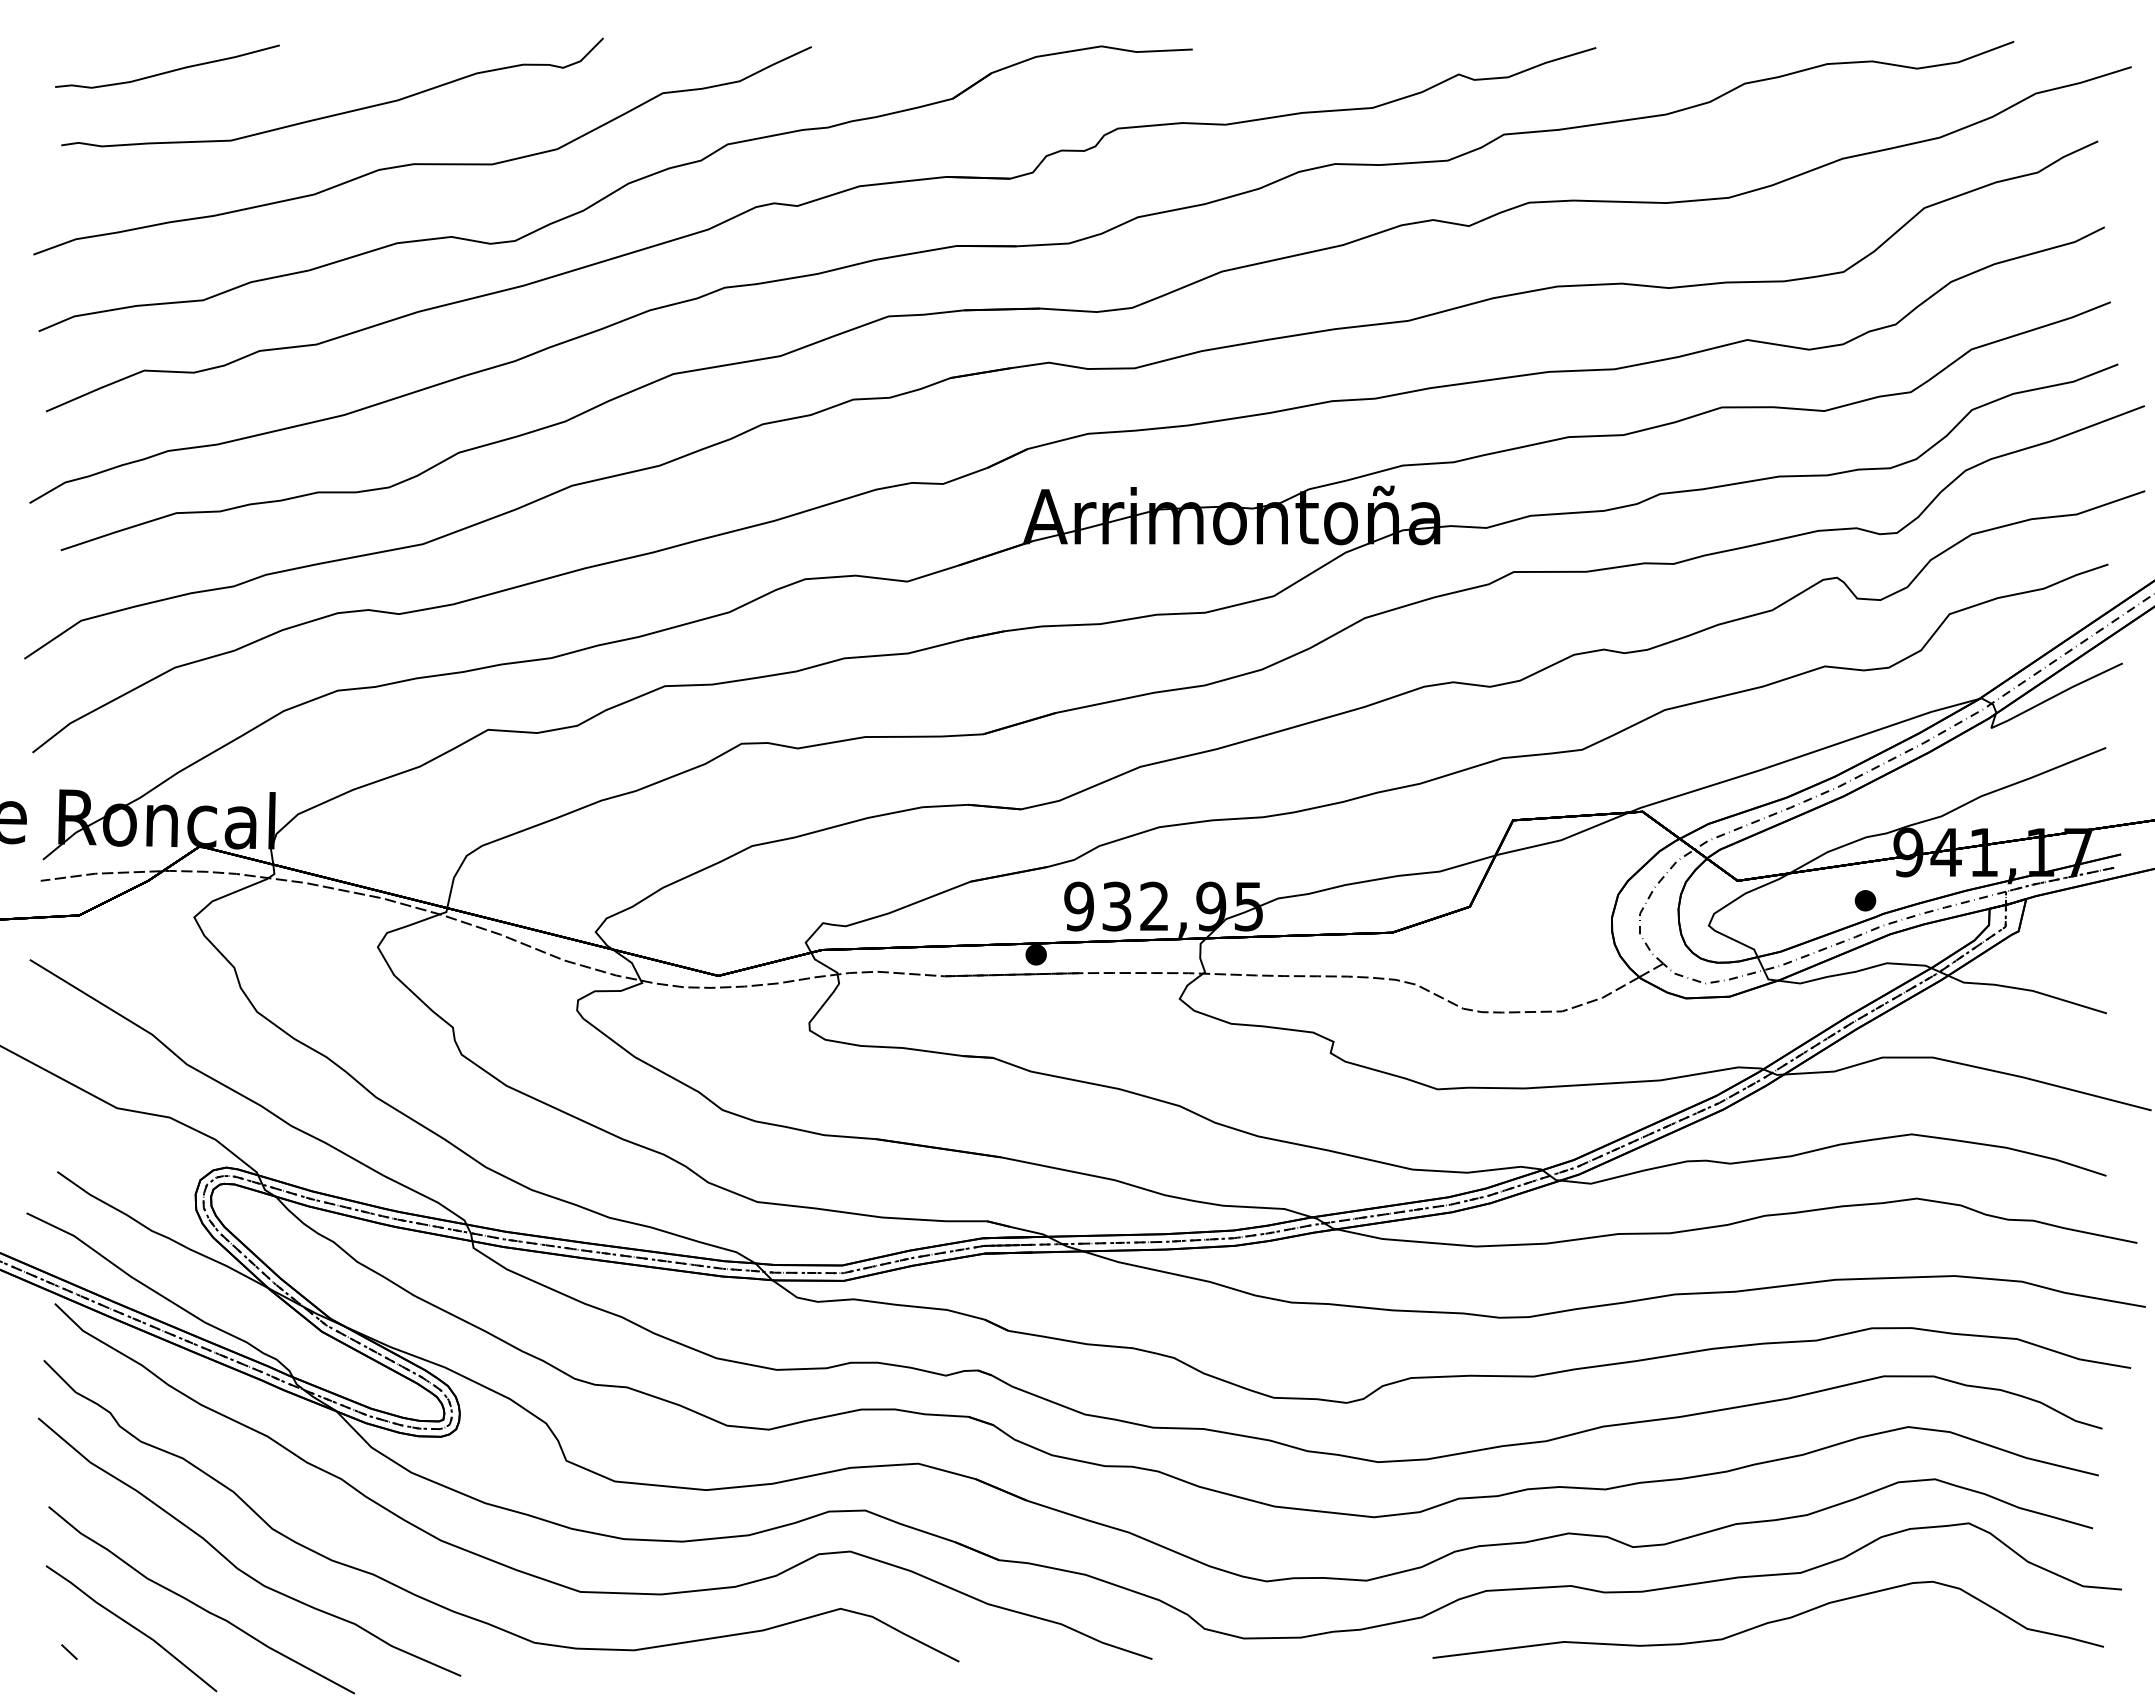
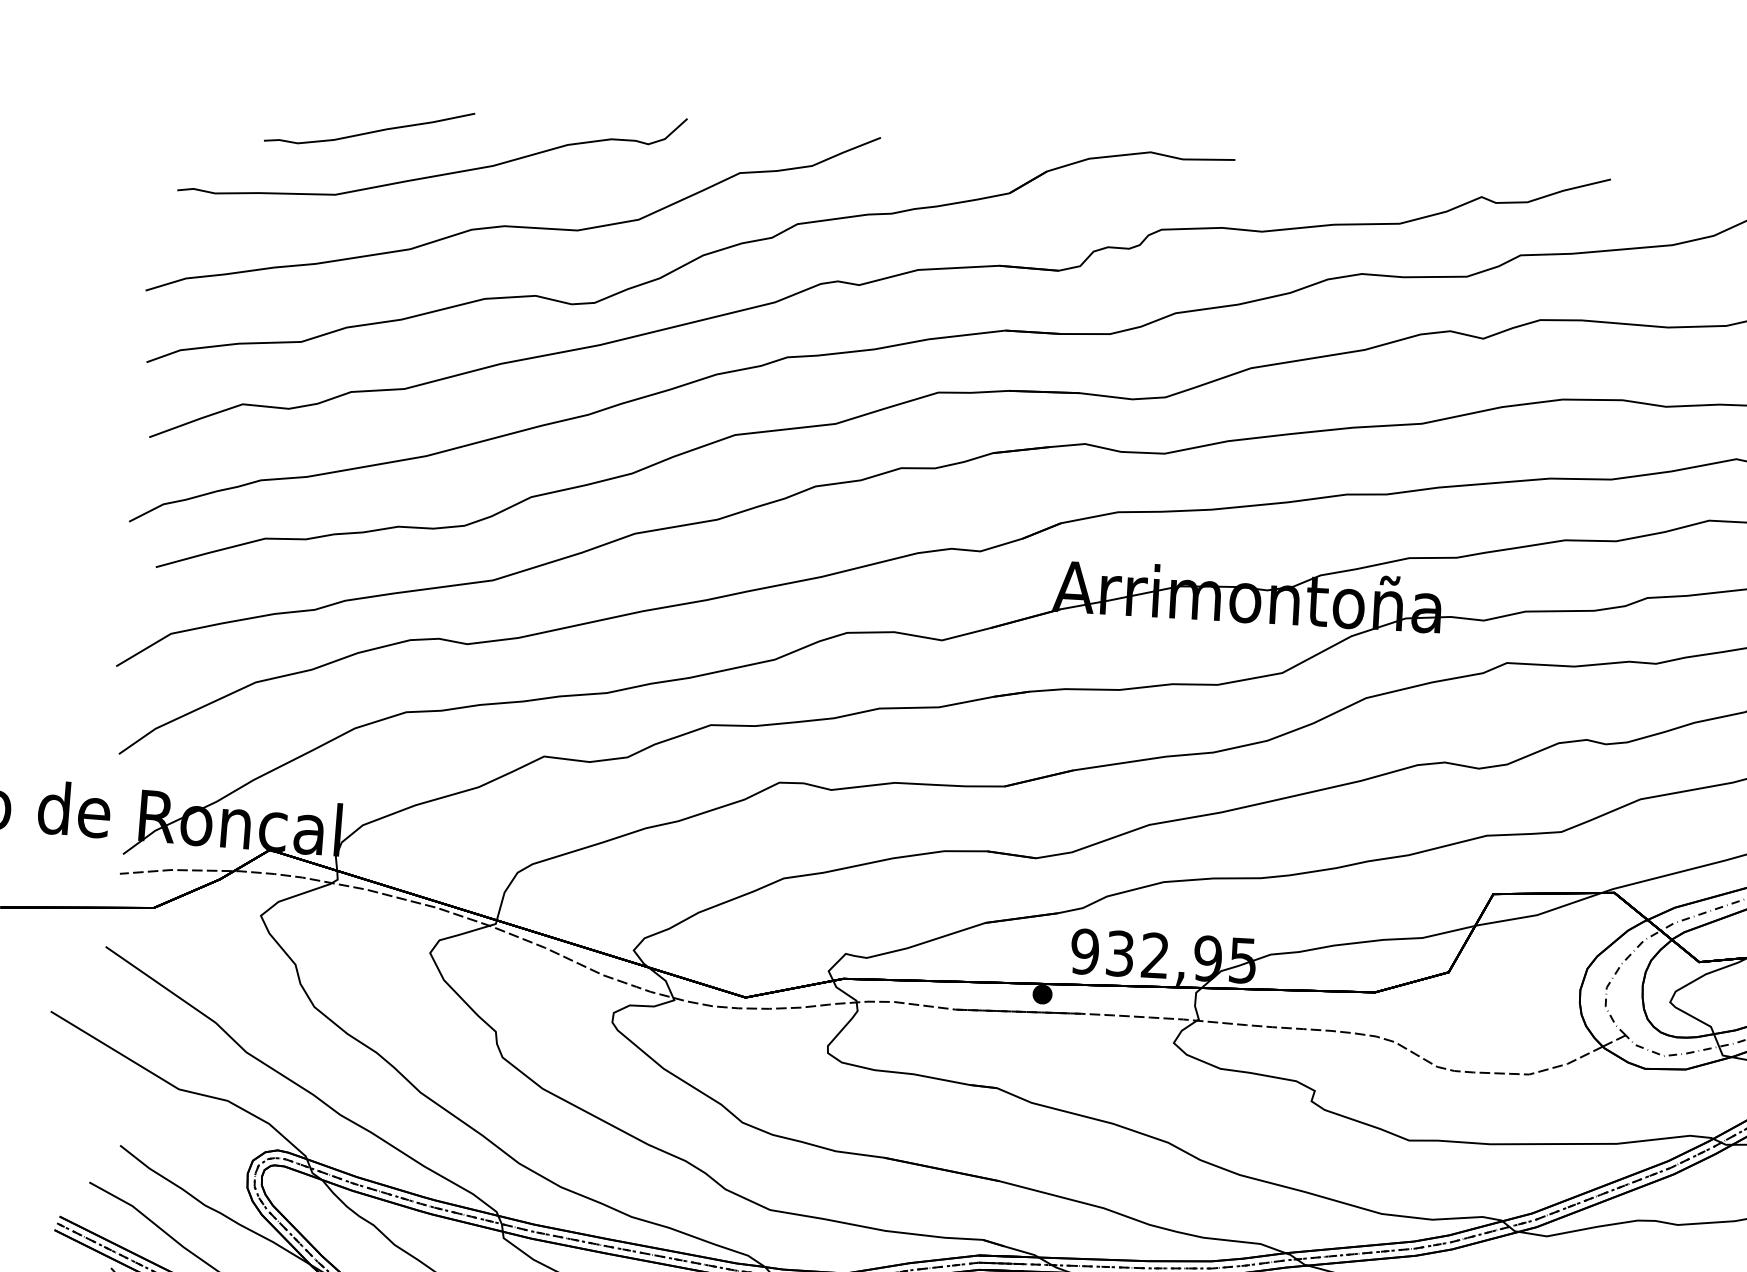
curve: (169, 70) -> (371, 131), moved

